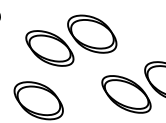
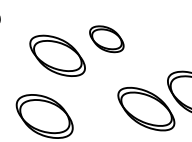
part: (92, 33) -> (107, 38), size x0.6

